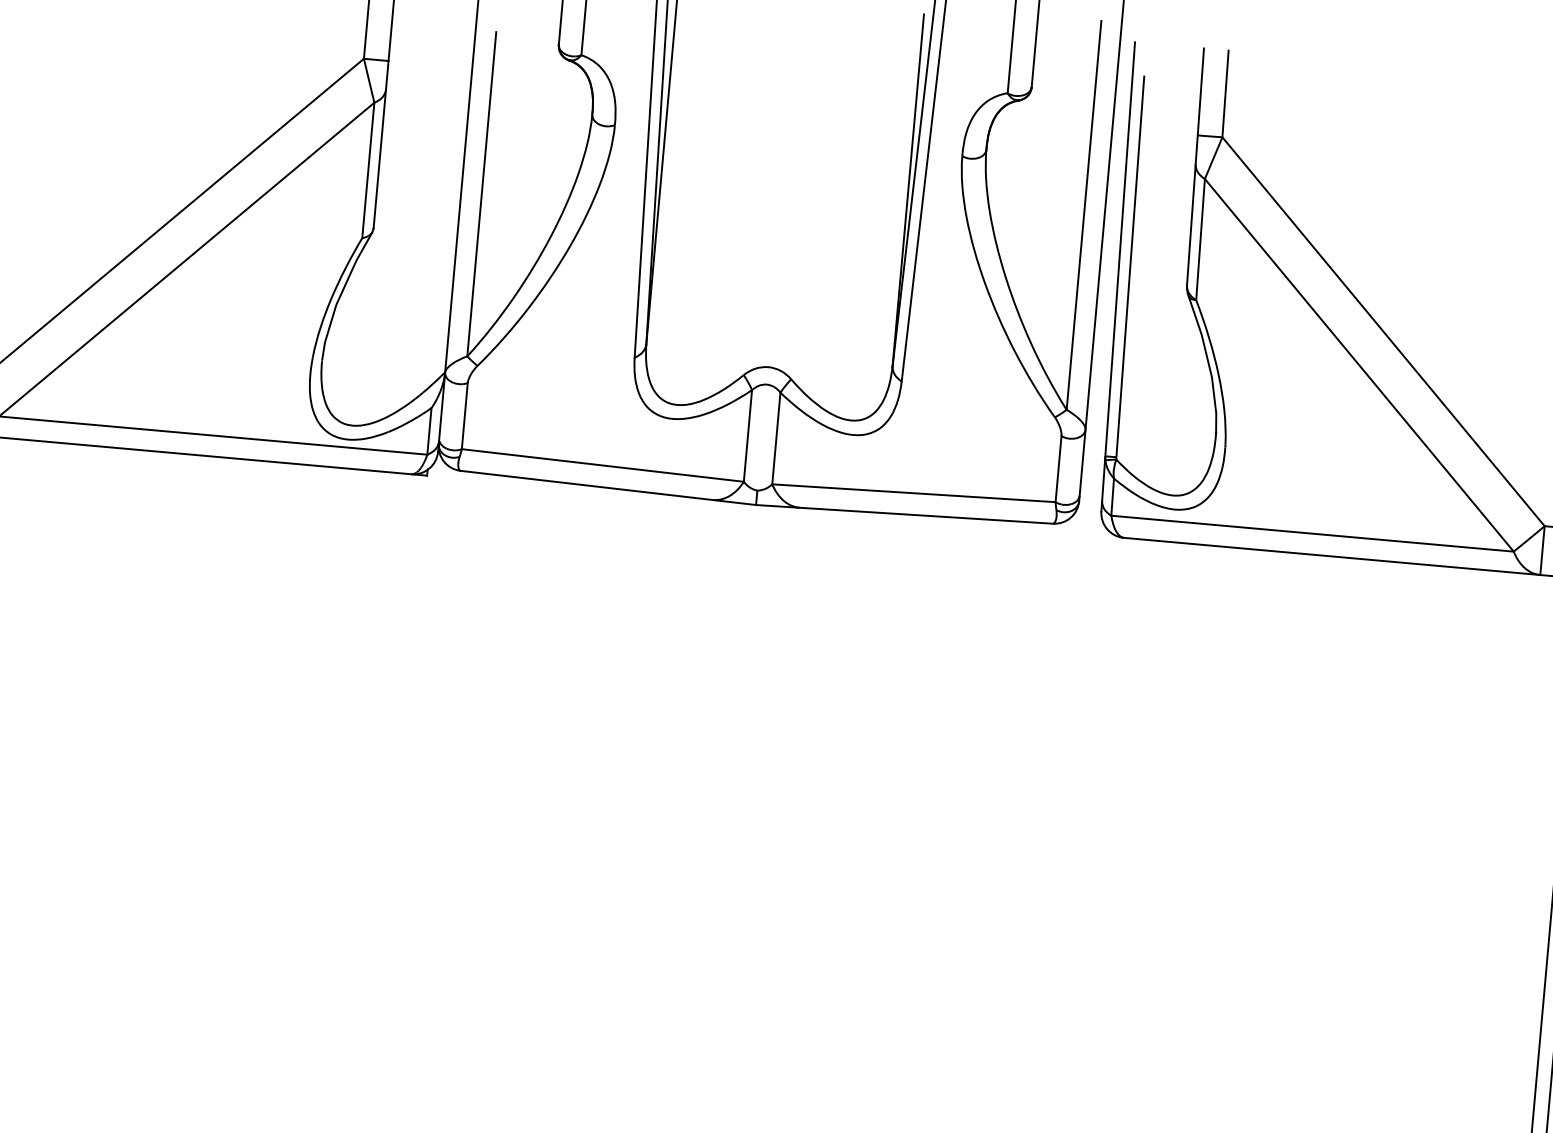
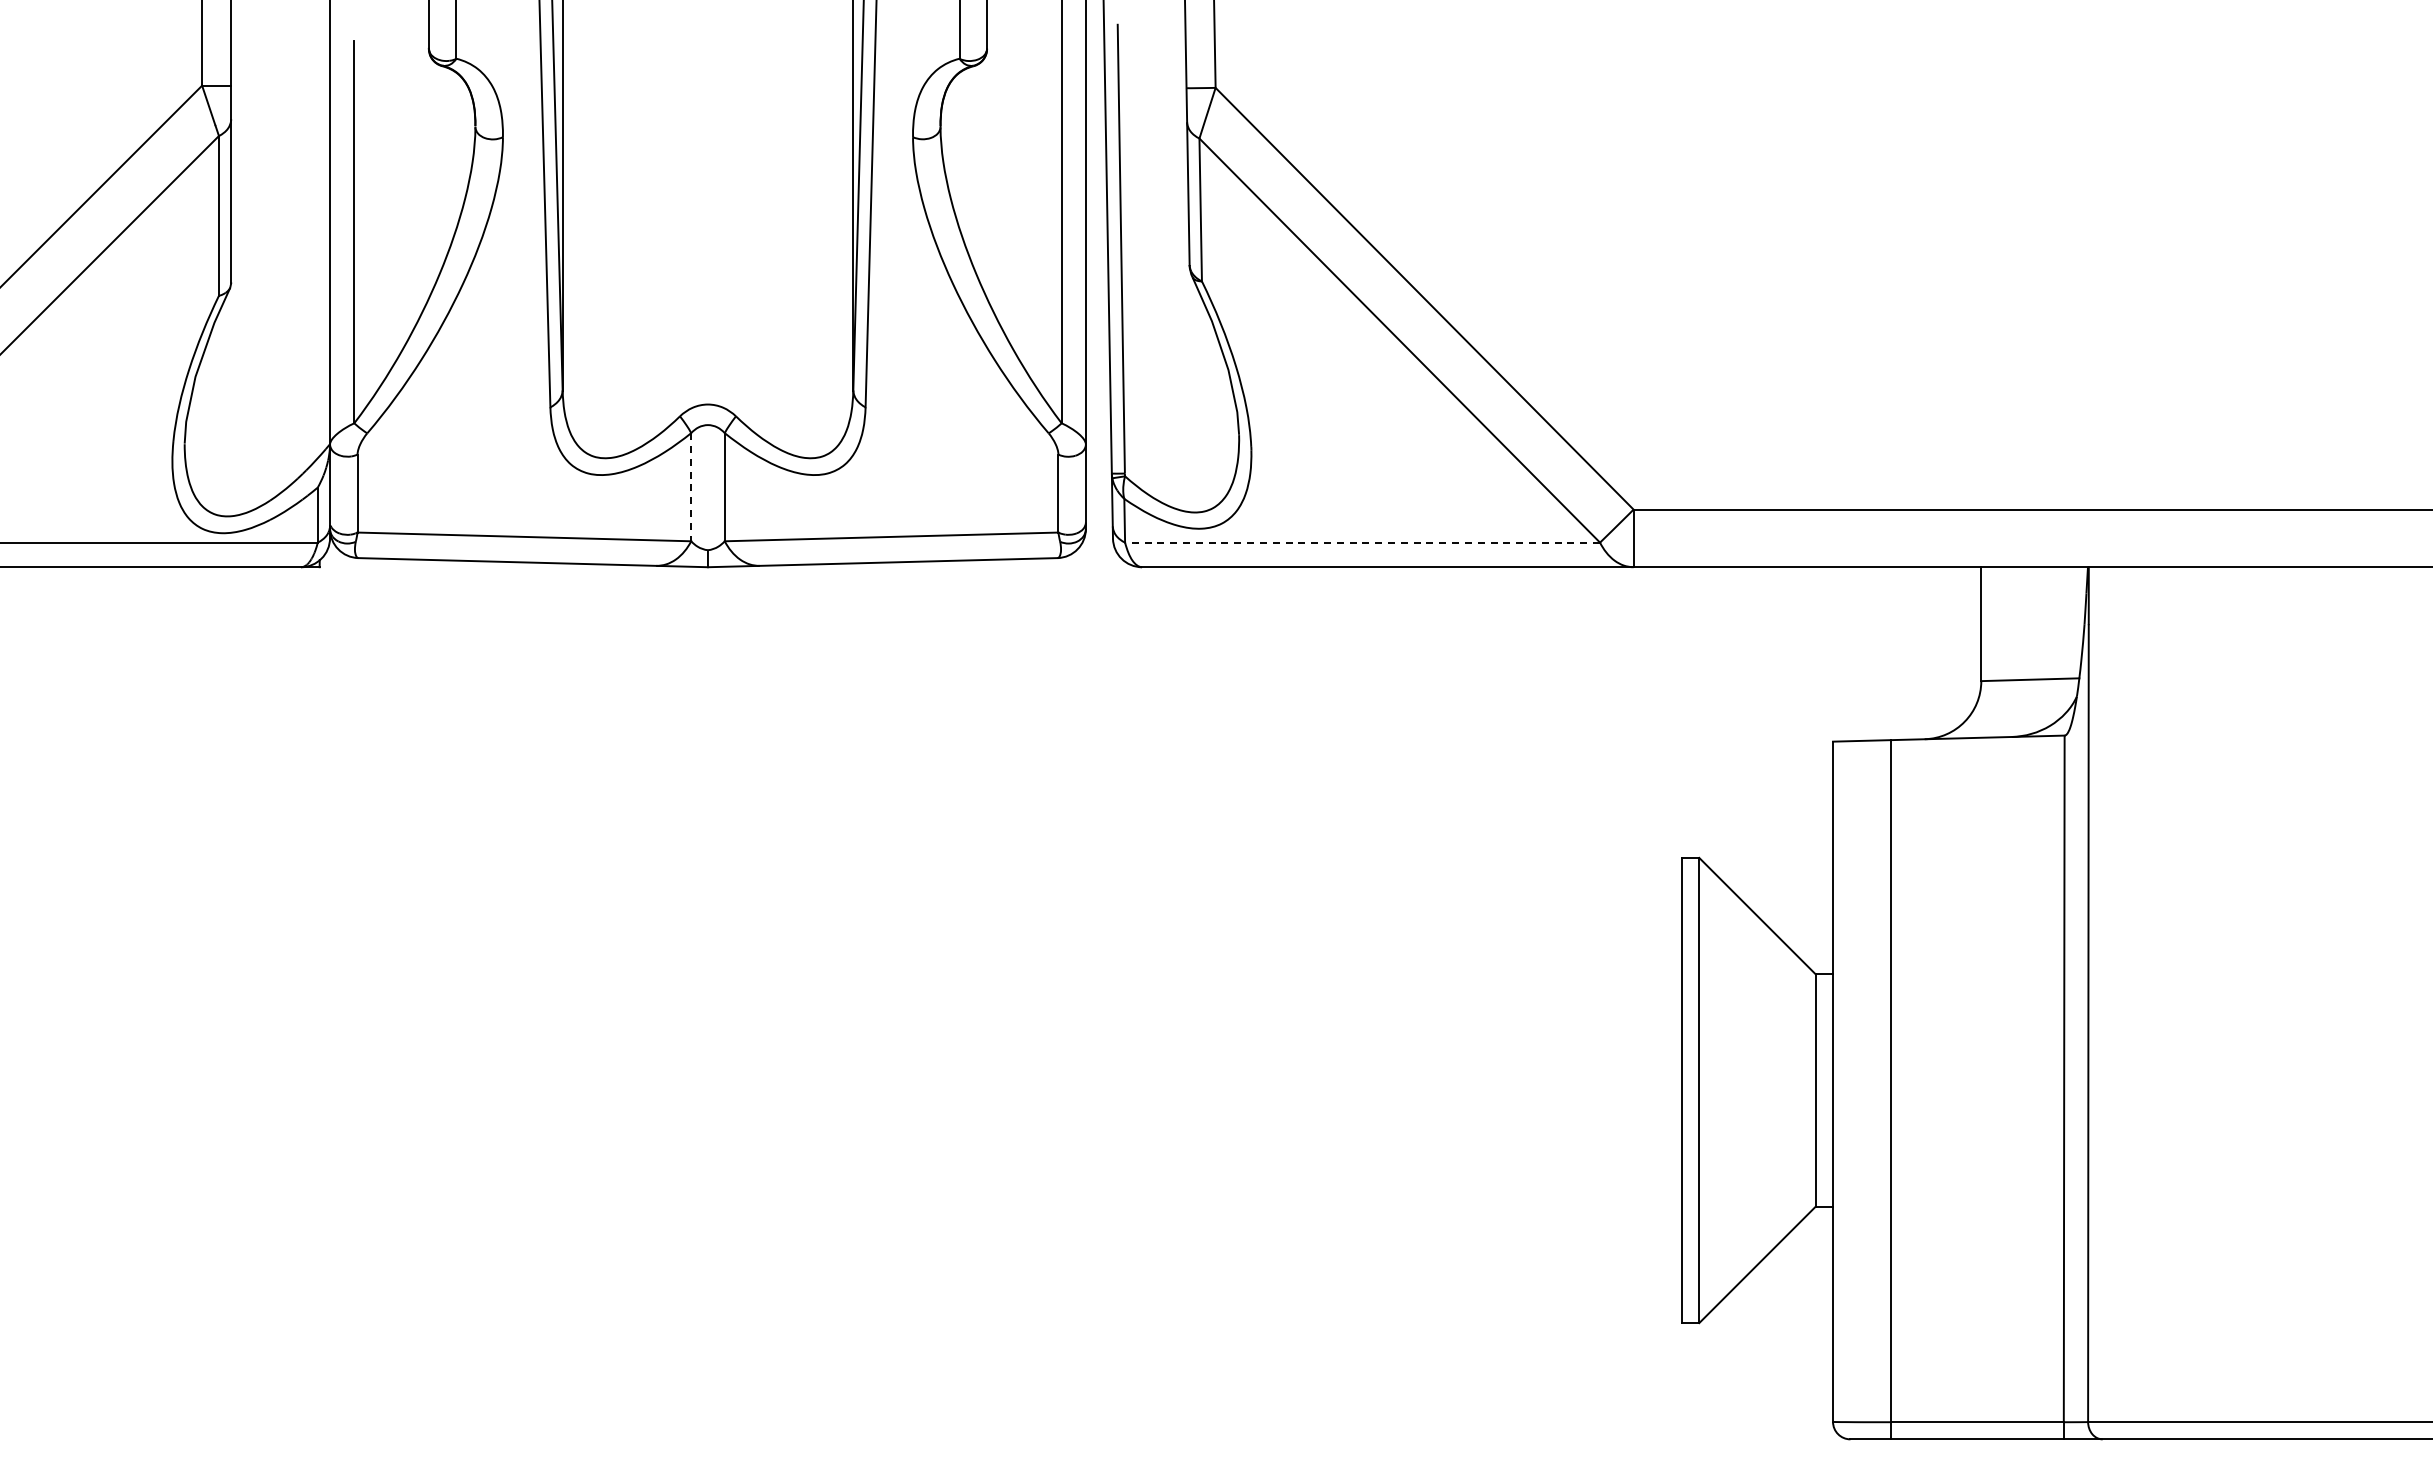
line: (748, 436) -> (691, 487), solid -> dashed
line: (1312, 533) -> (1362, 542), solid -> dashed

